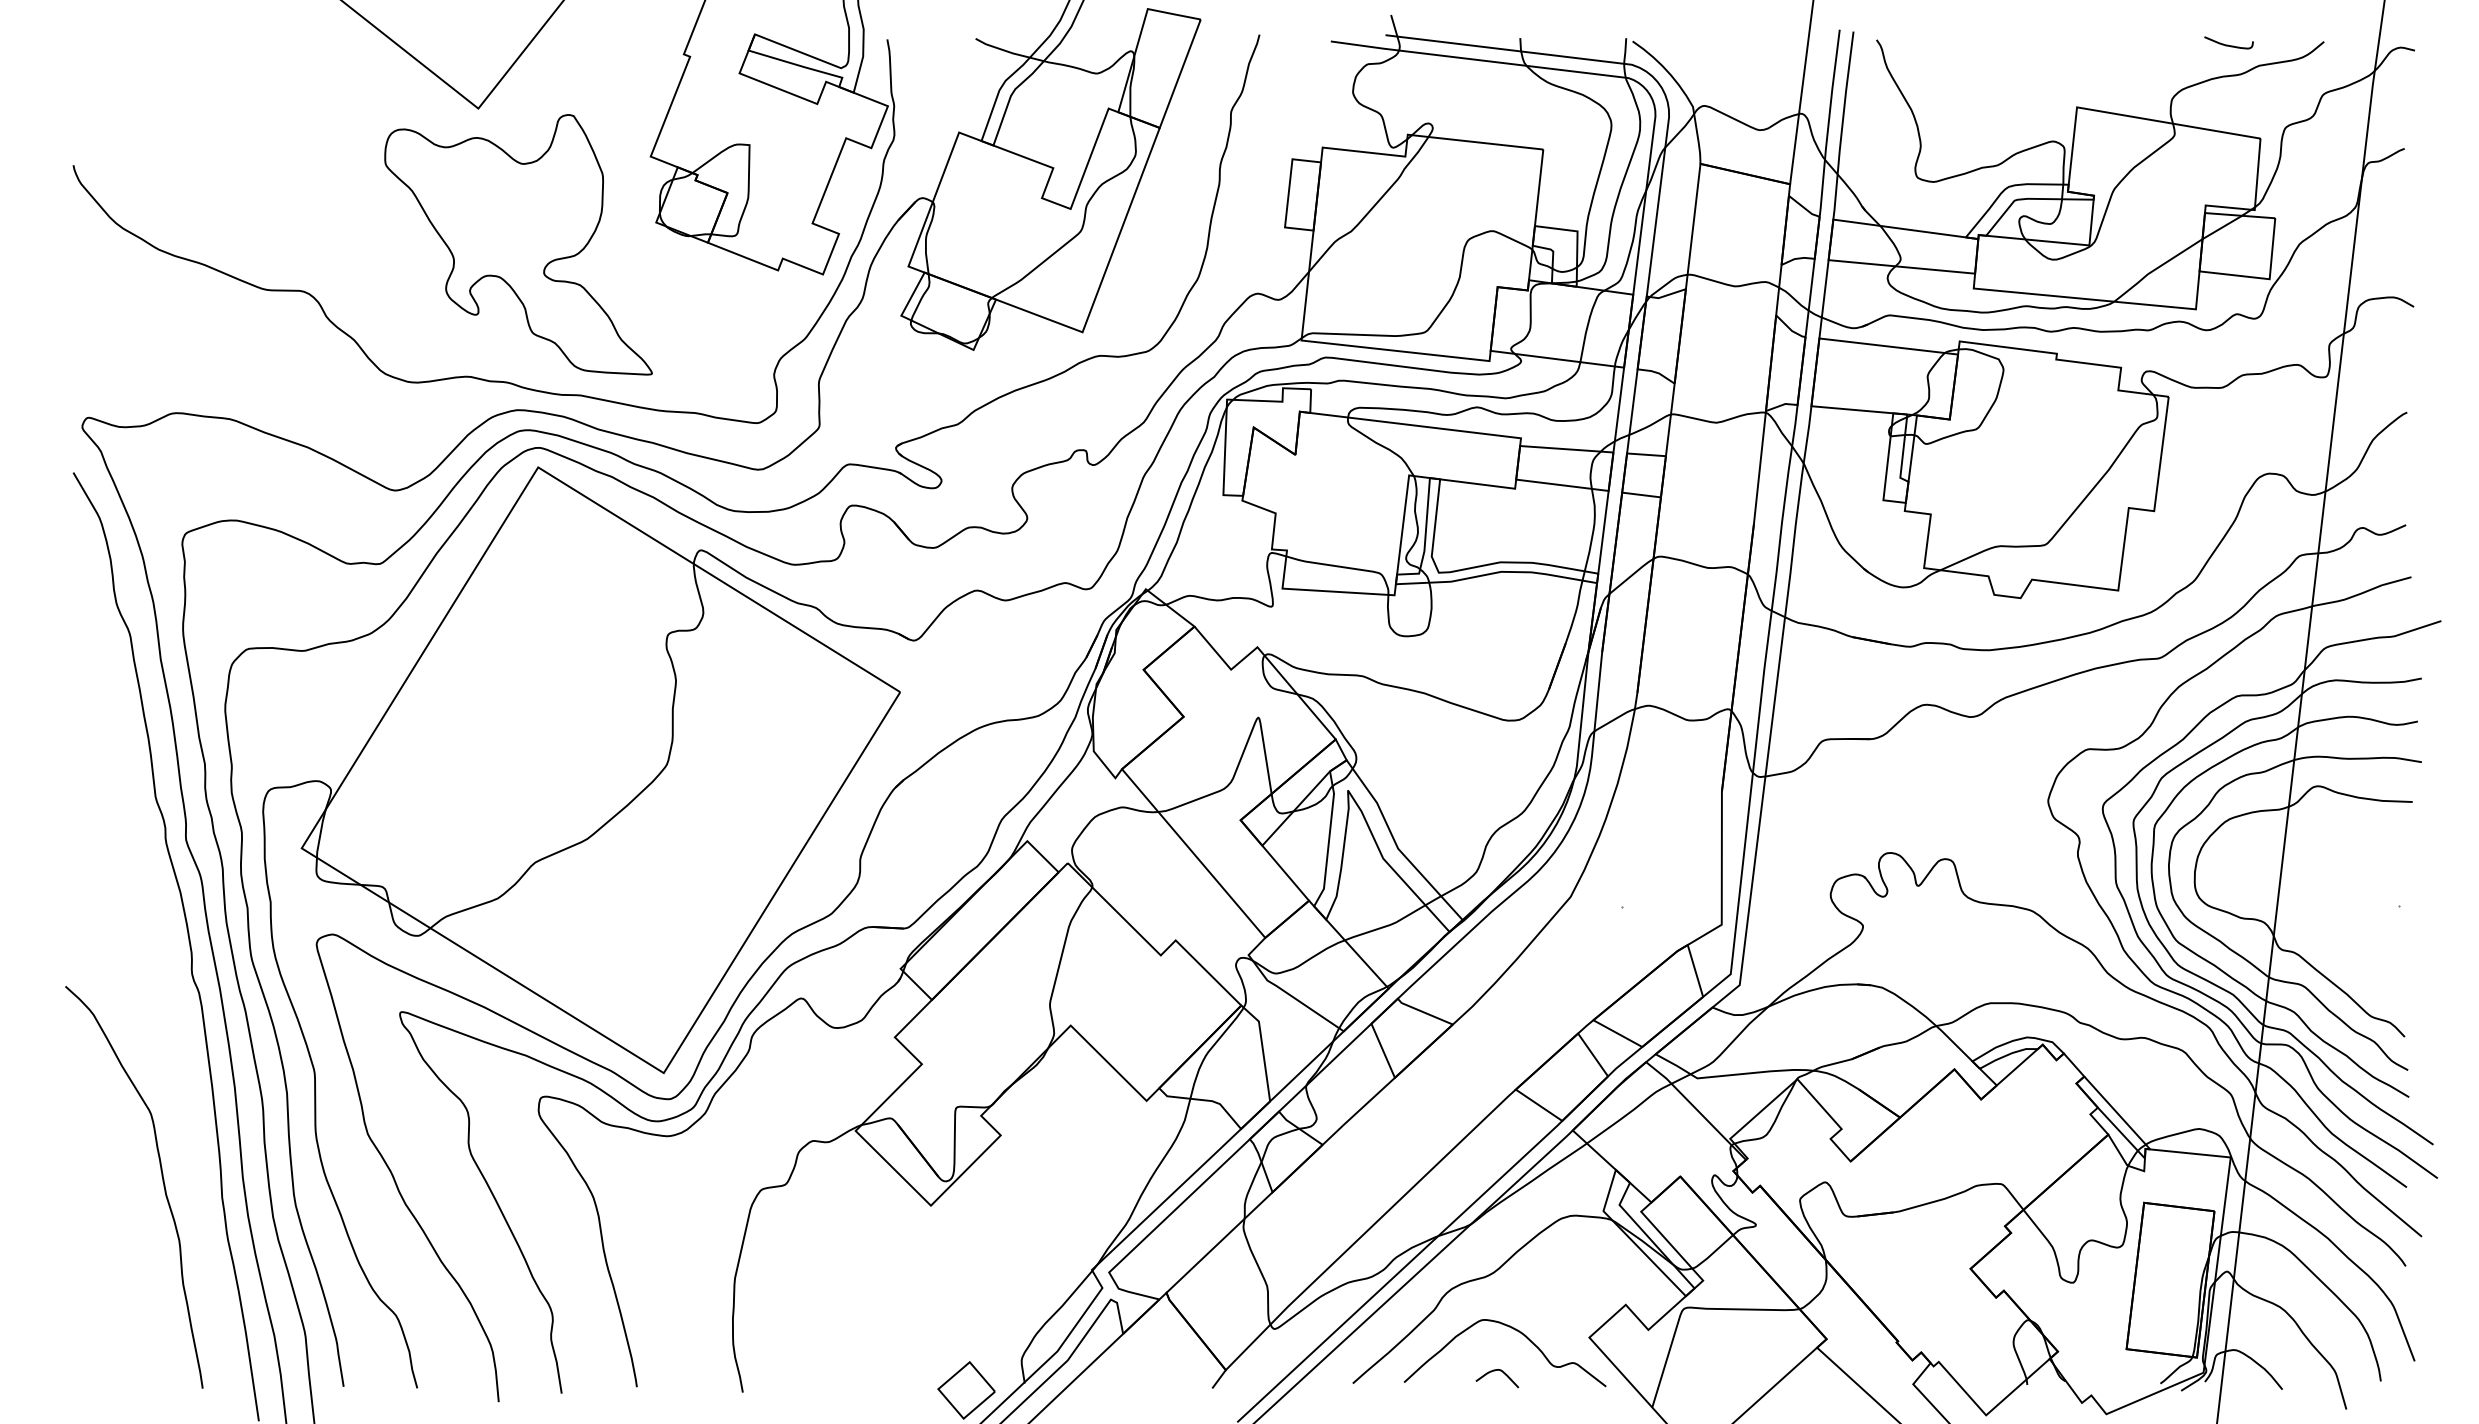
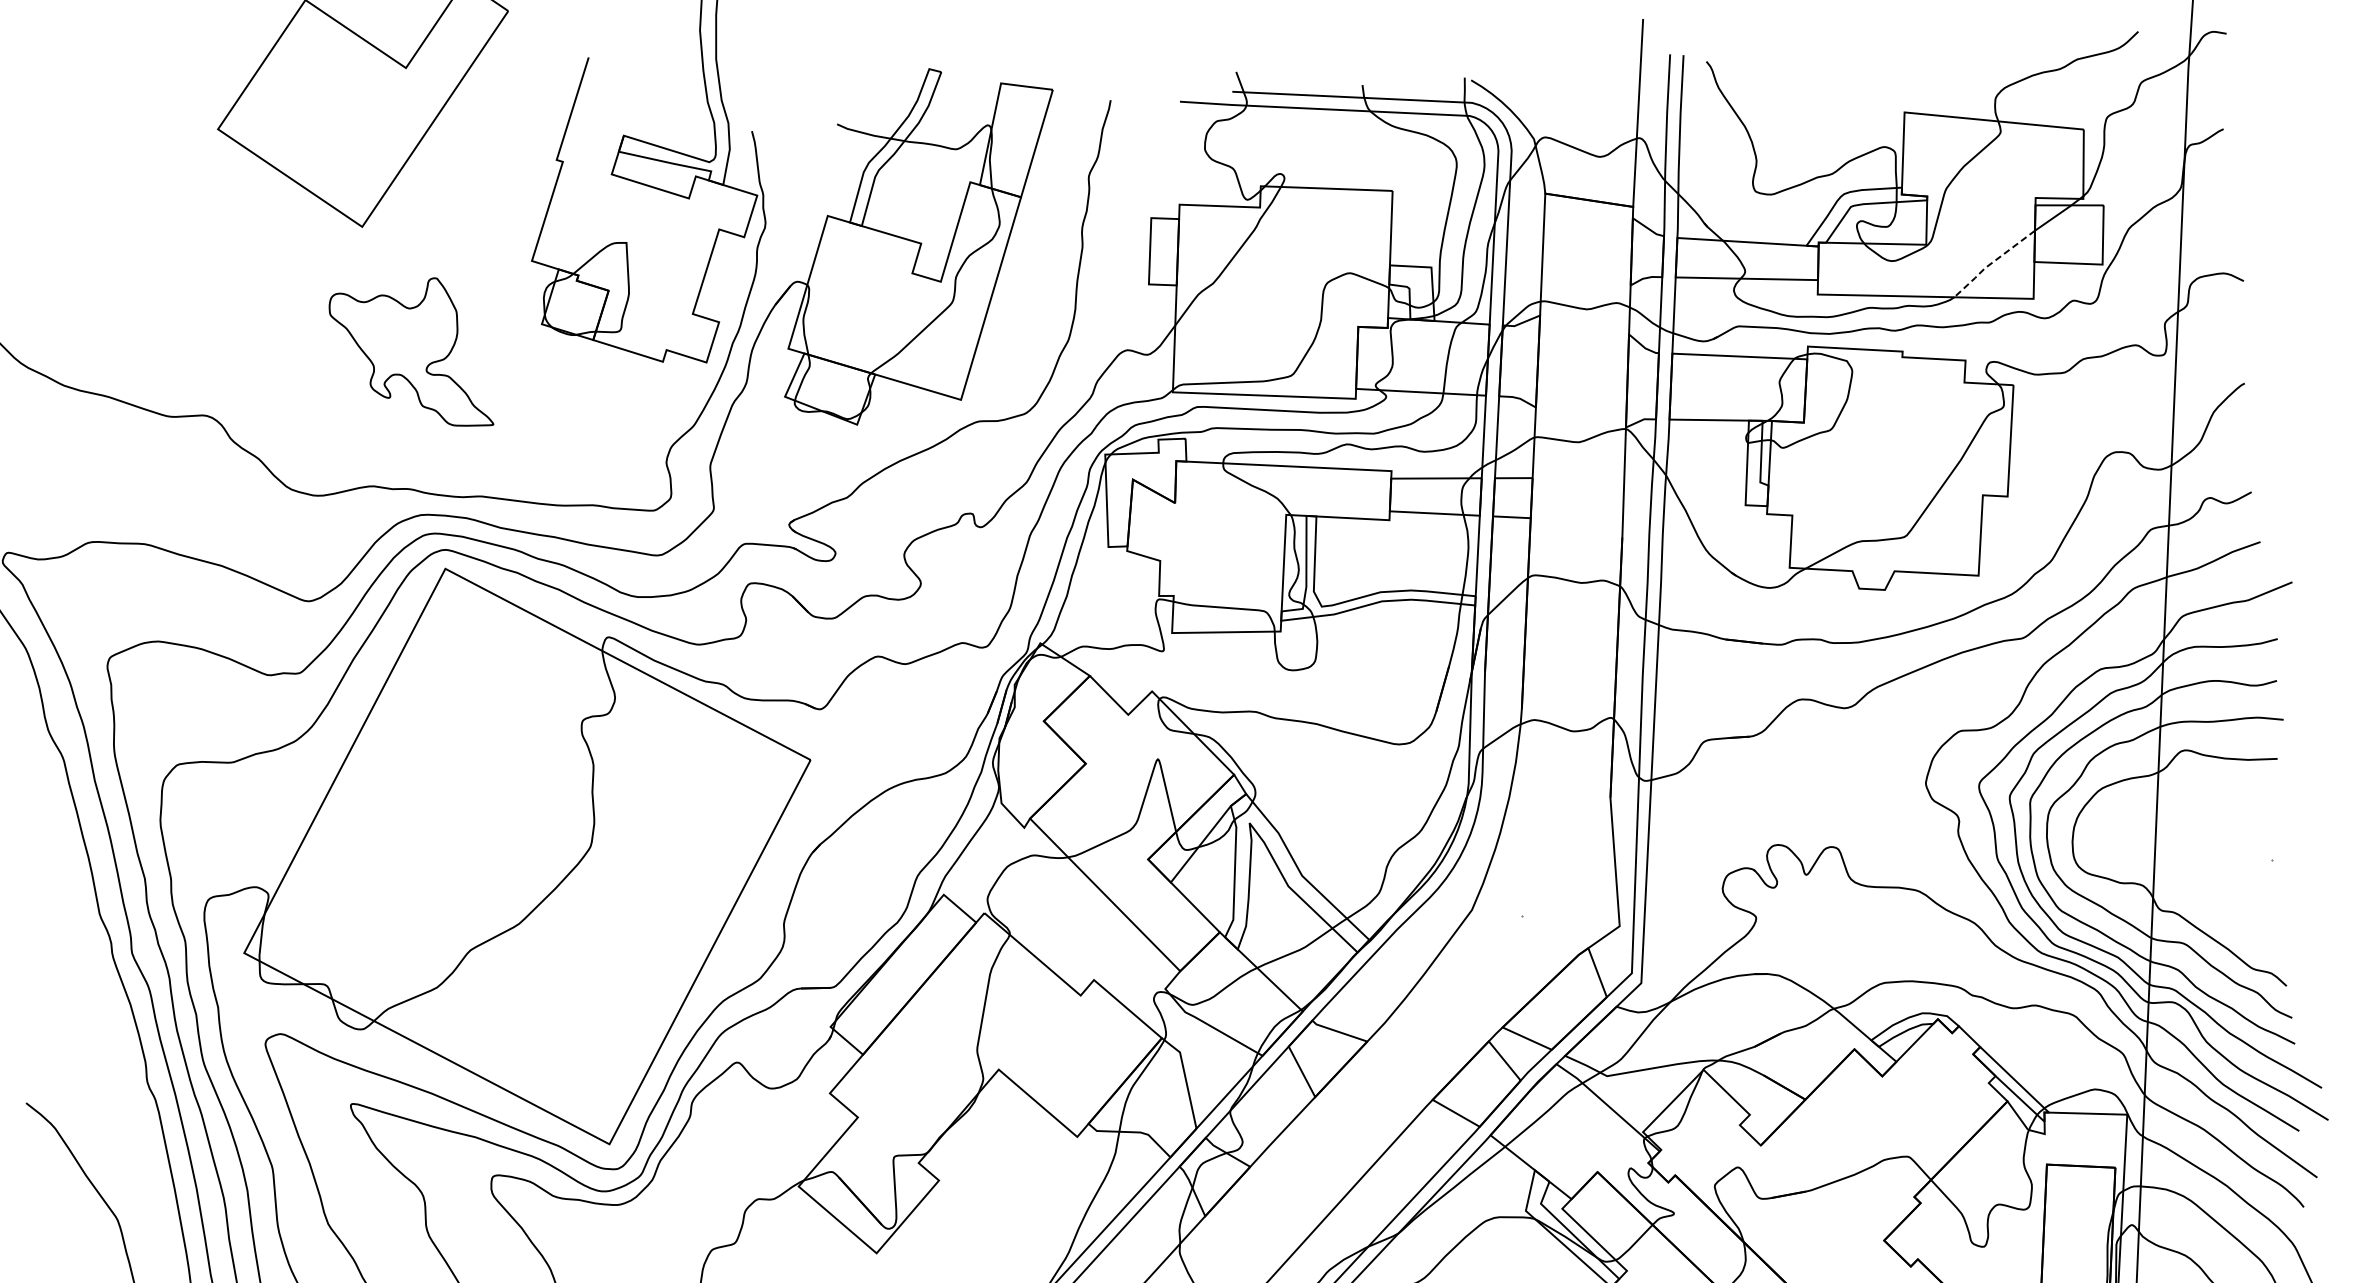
curve: (2228, 44) -> (2046, 41), removed
part: (518, 244) -> (410, 355), size x0.6
line: (2155, 269) -> (1991, 263), solid -> dashed

